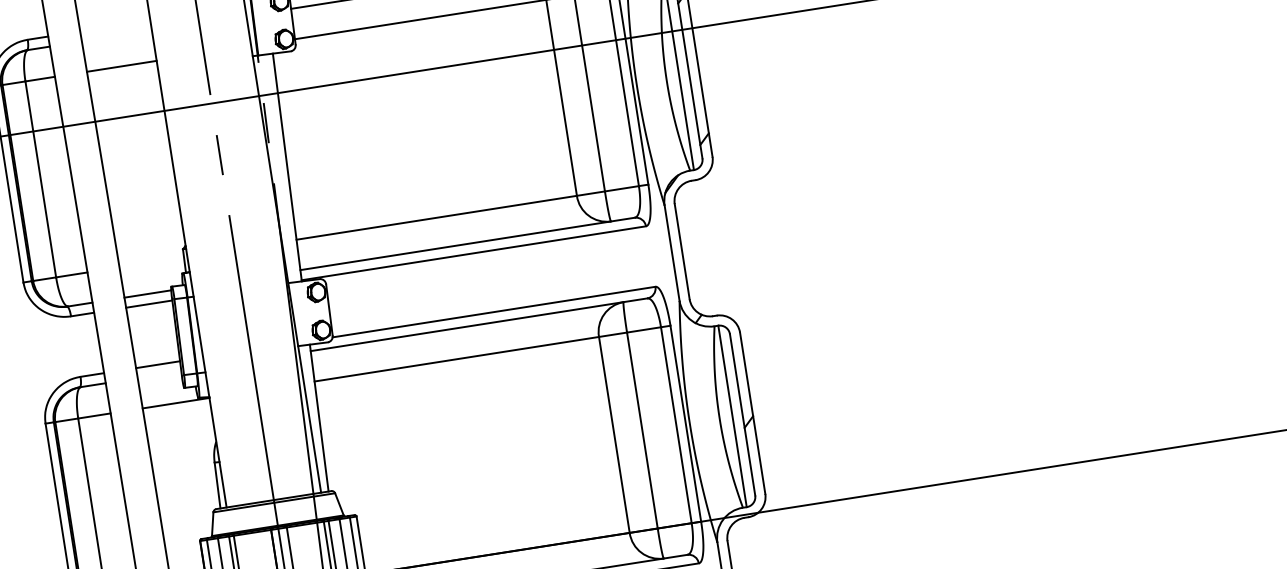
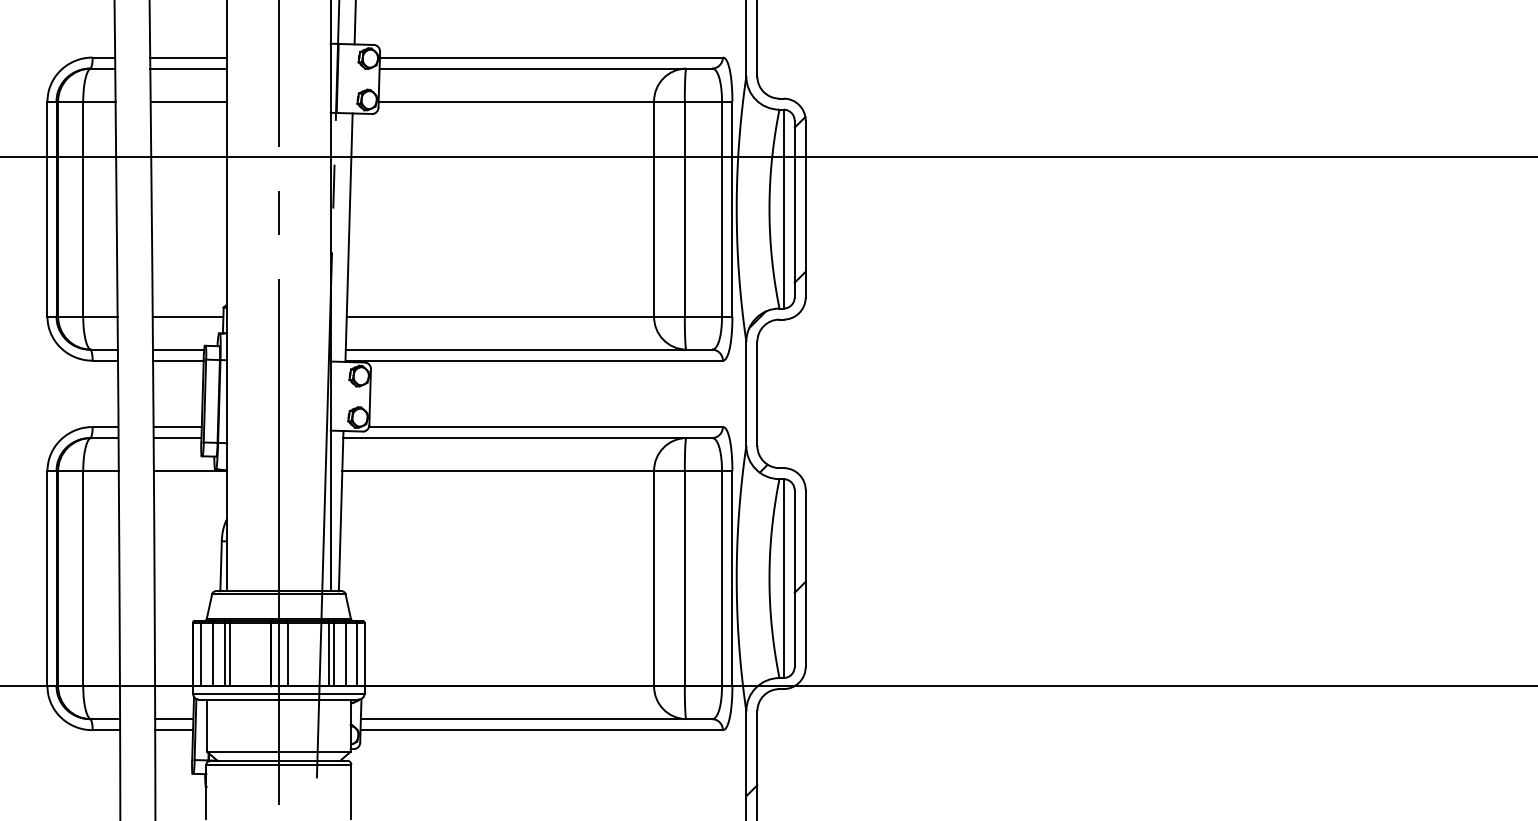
line: (115, 26) -> (188, 57), added
line: (116, 36) -> (188, 68), added
line: (151, 262) -> (187, 316), added
line: (159, 375) -> (177, 438), added

